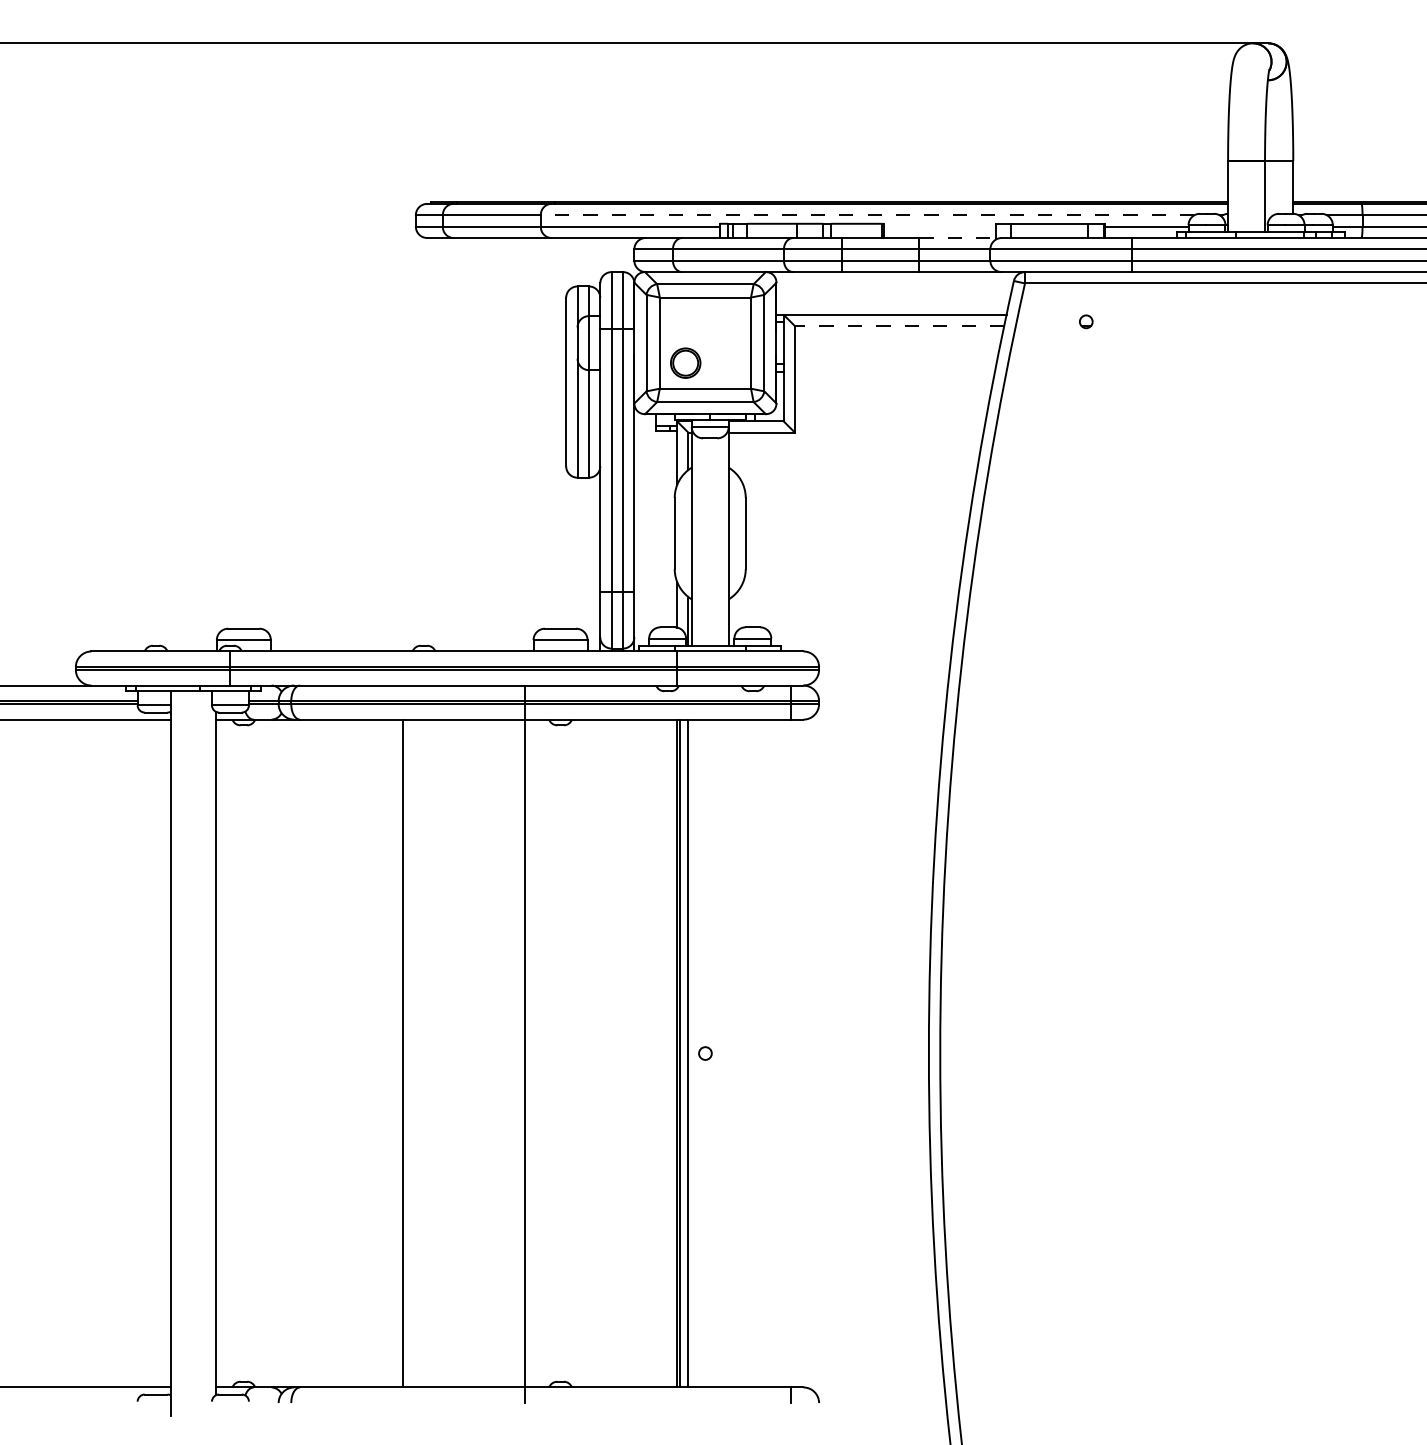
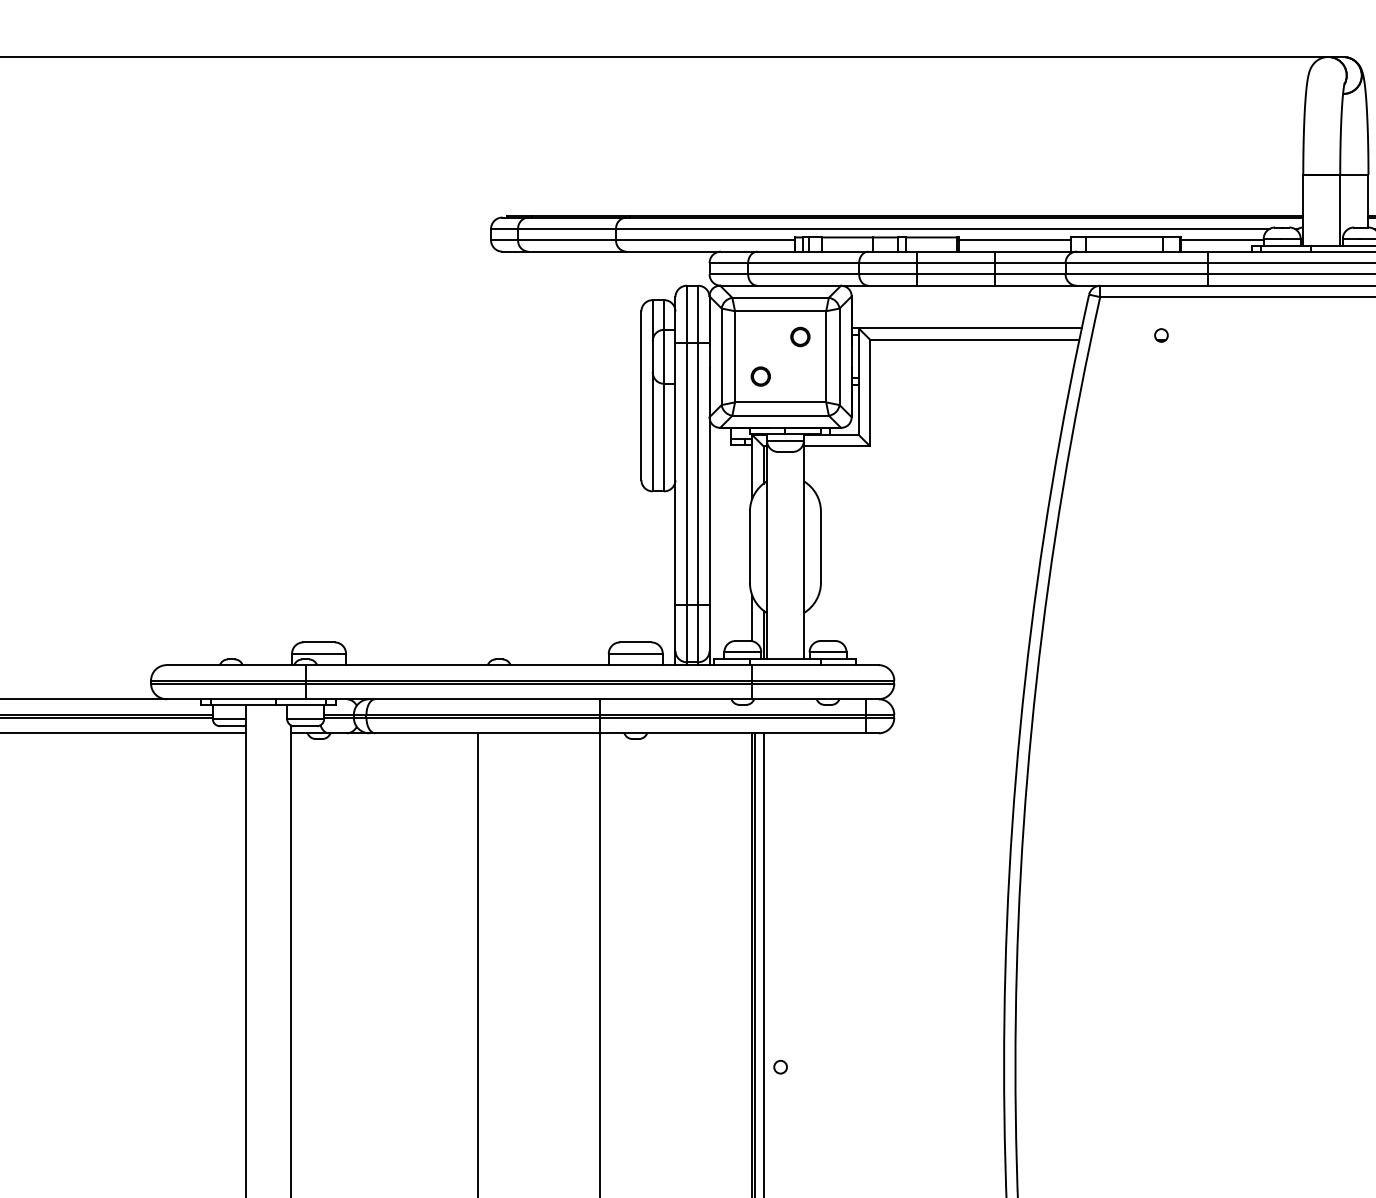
line: (867, 215) -> (942, 229), dashed -> solid
line: (939, 226) -> (1014, 240), added
line: (961, 238) -> (1036, 252), dashed -> solid
circle: (725, 323) -> (800, 337), added
line: (899, 326) -> (974, 340), dashed -> solid
part: (685, 362) -> (760, 376), size x0.62

